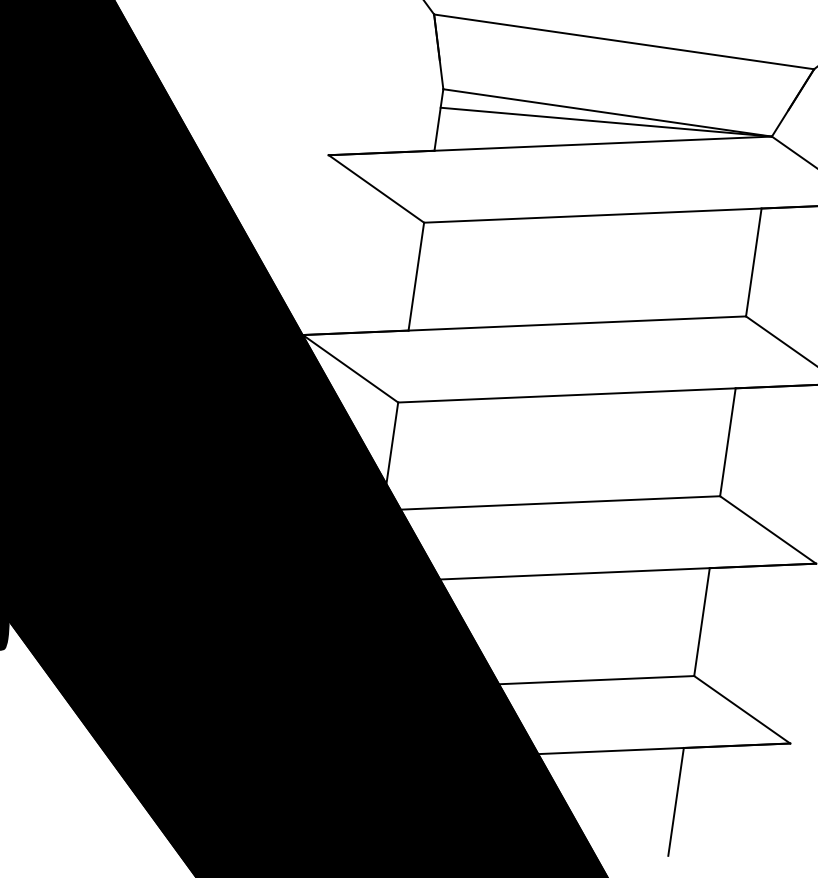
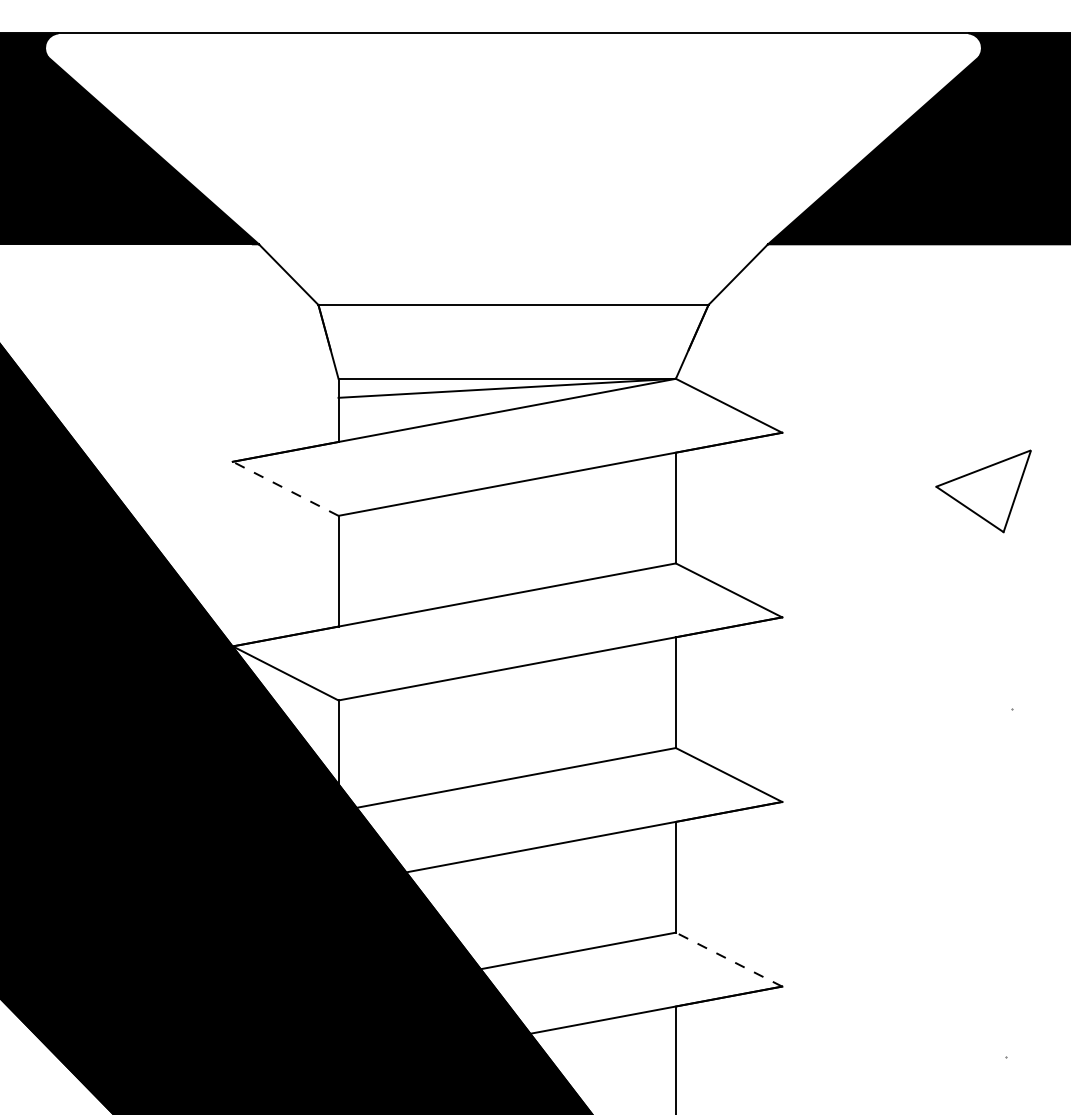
line: (376, 188) -> (285, 488), solid -> dashed
line: (742, 709) -> (729, 959), solid -> dashed

